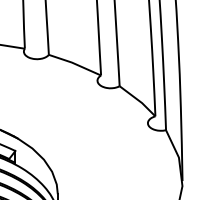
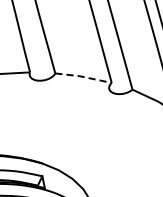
line: (74, 63) -> (82, 76), solid -> dashed

